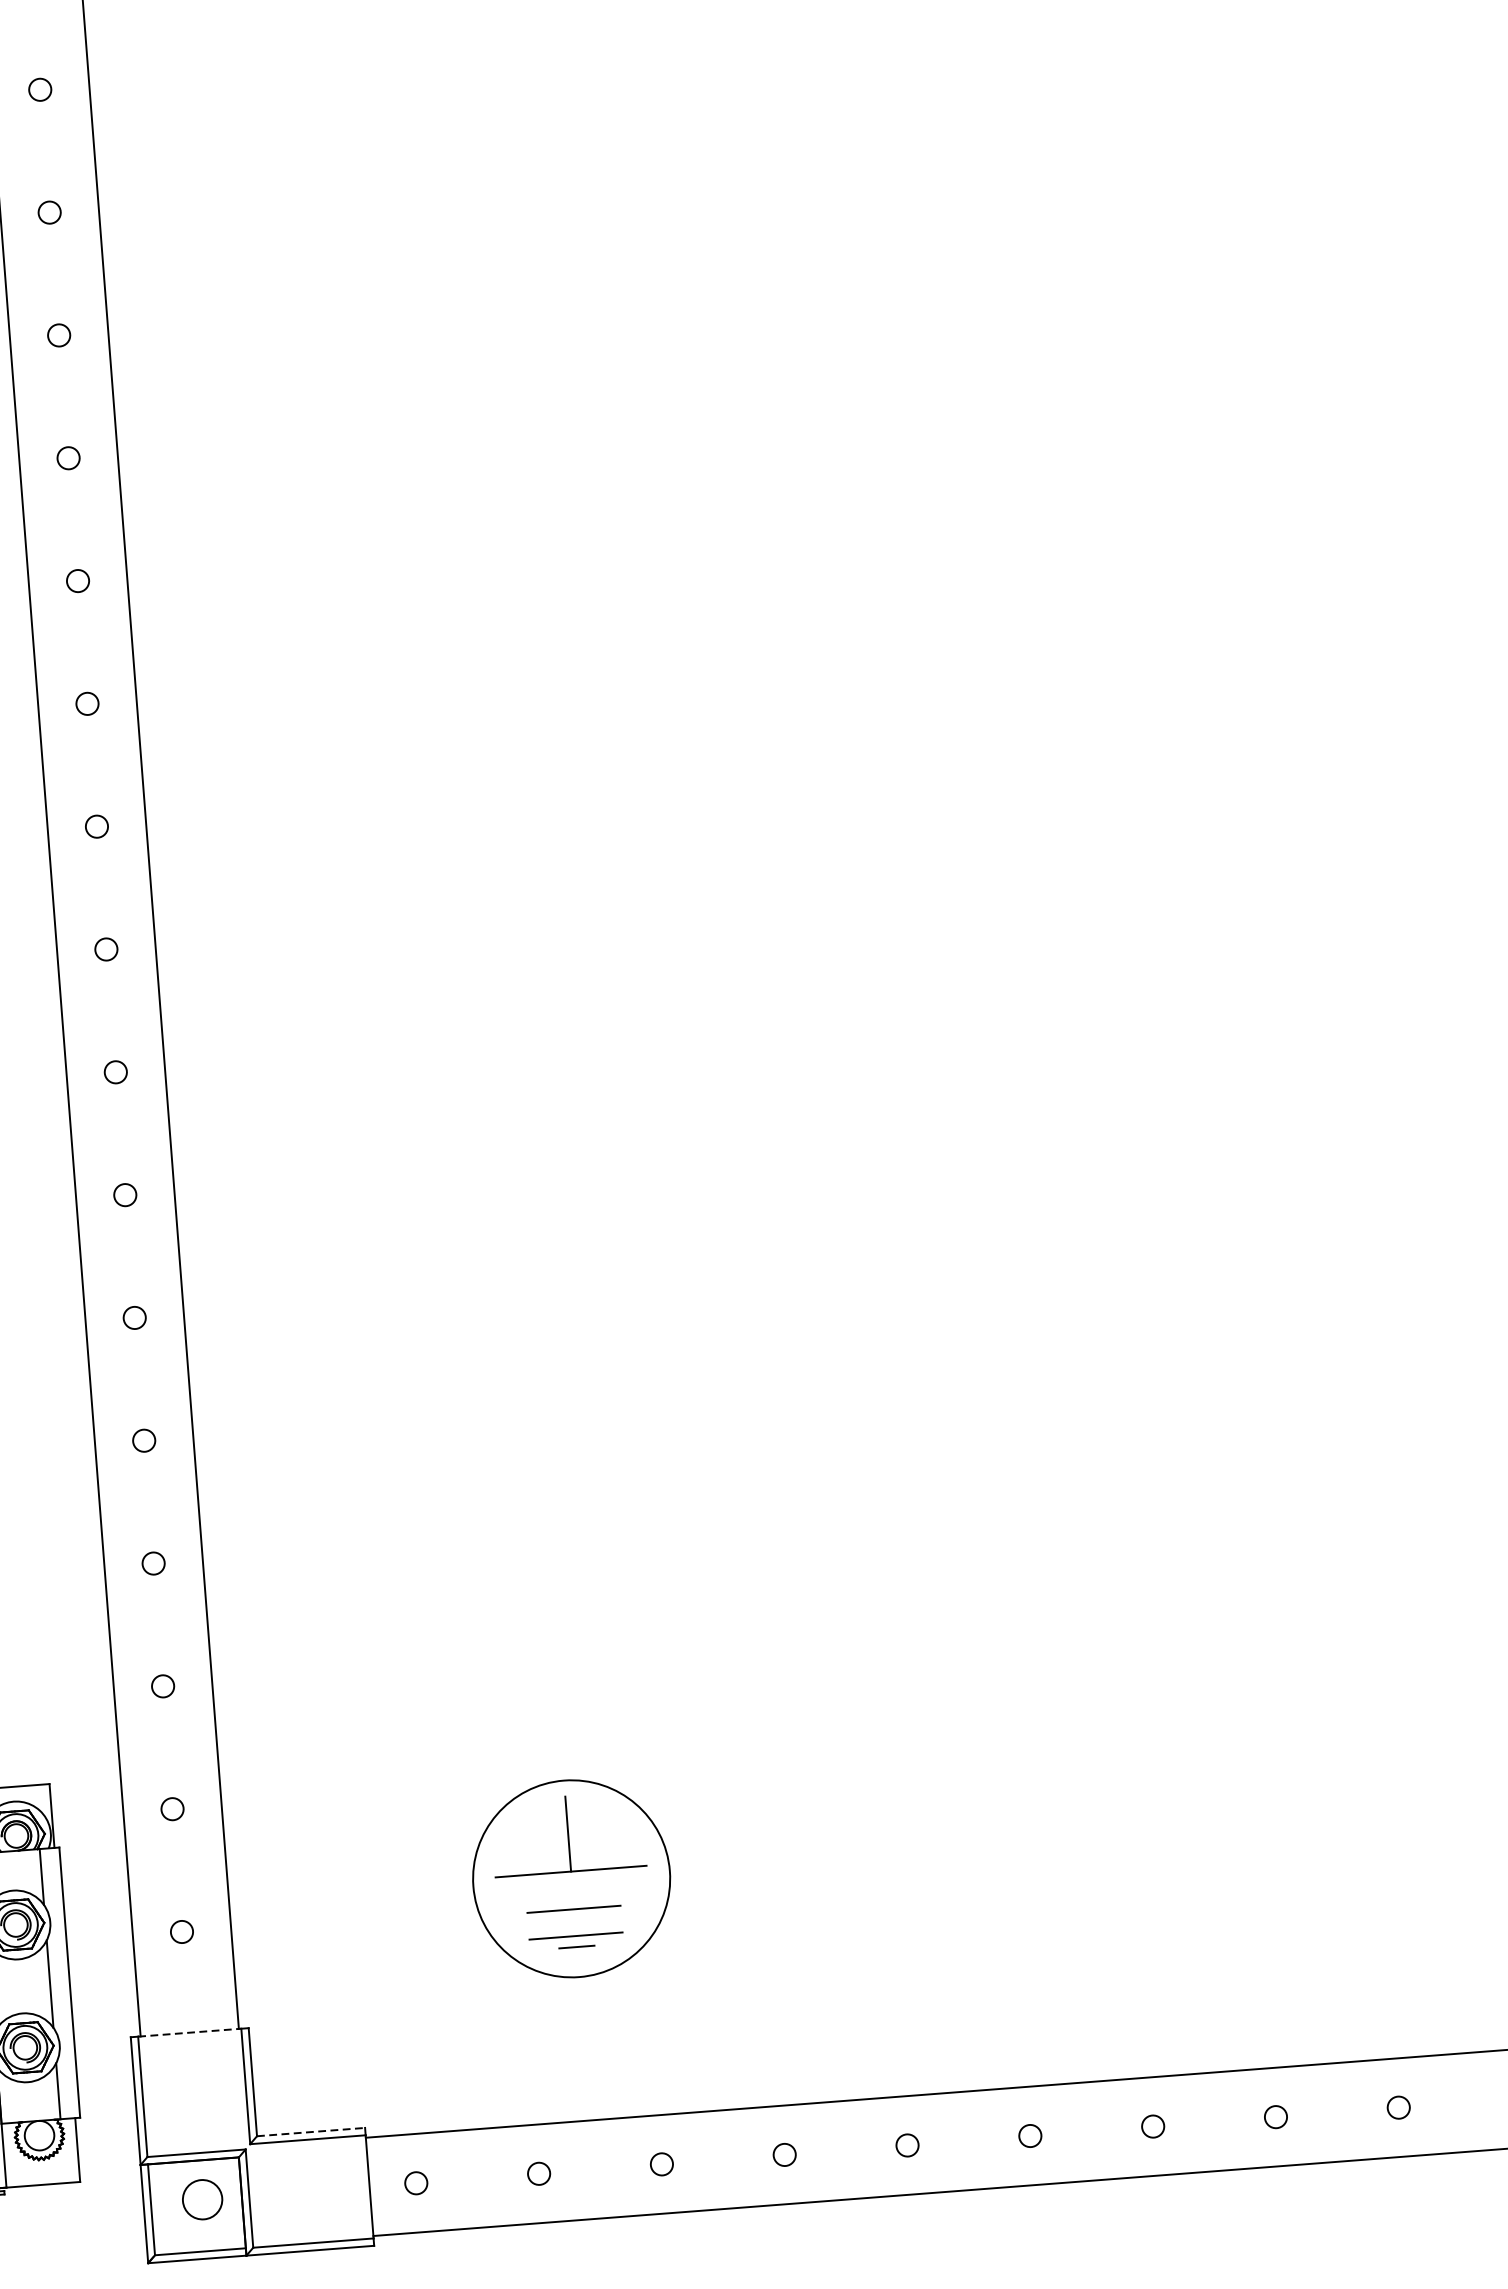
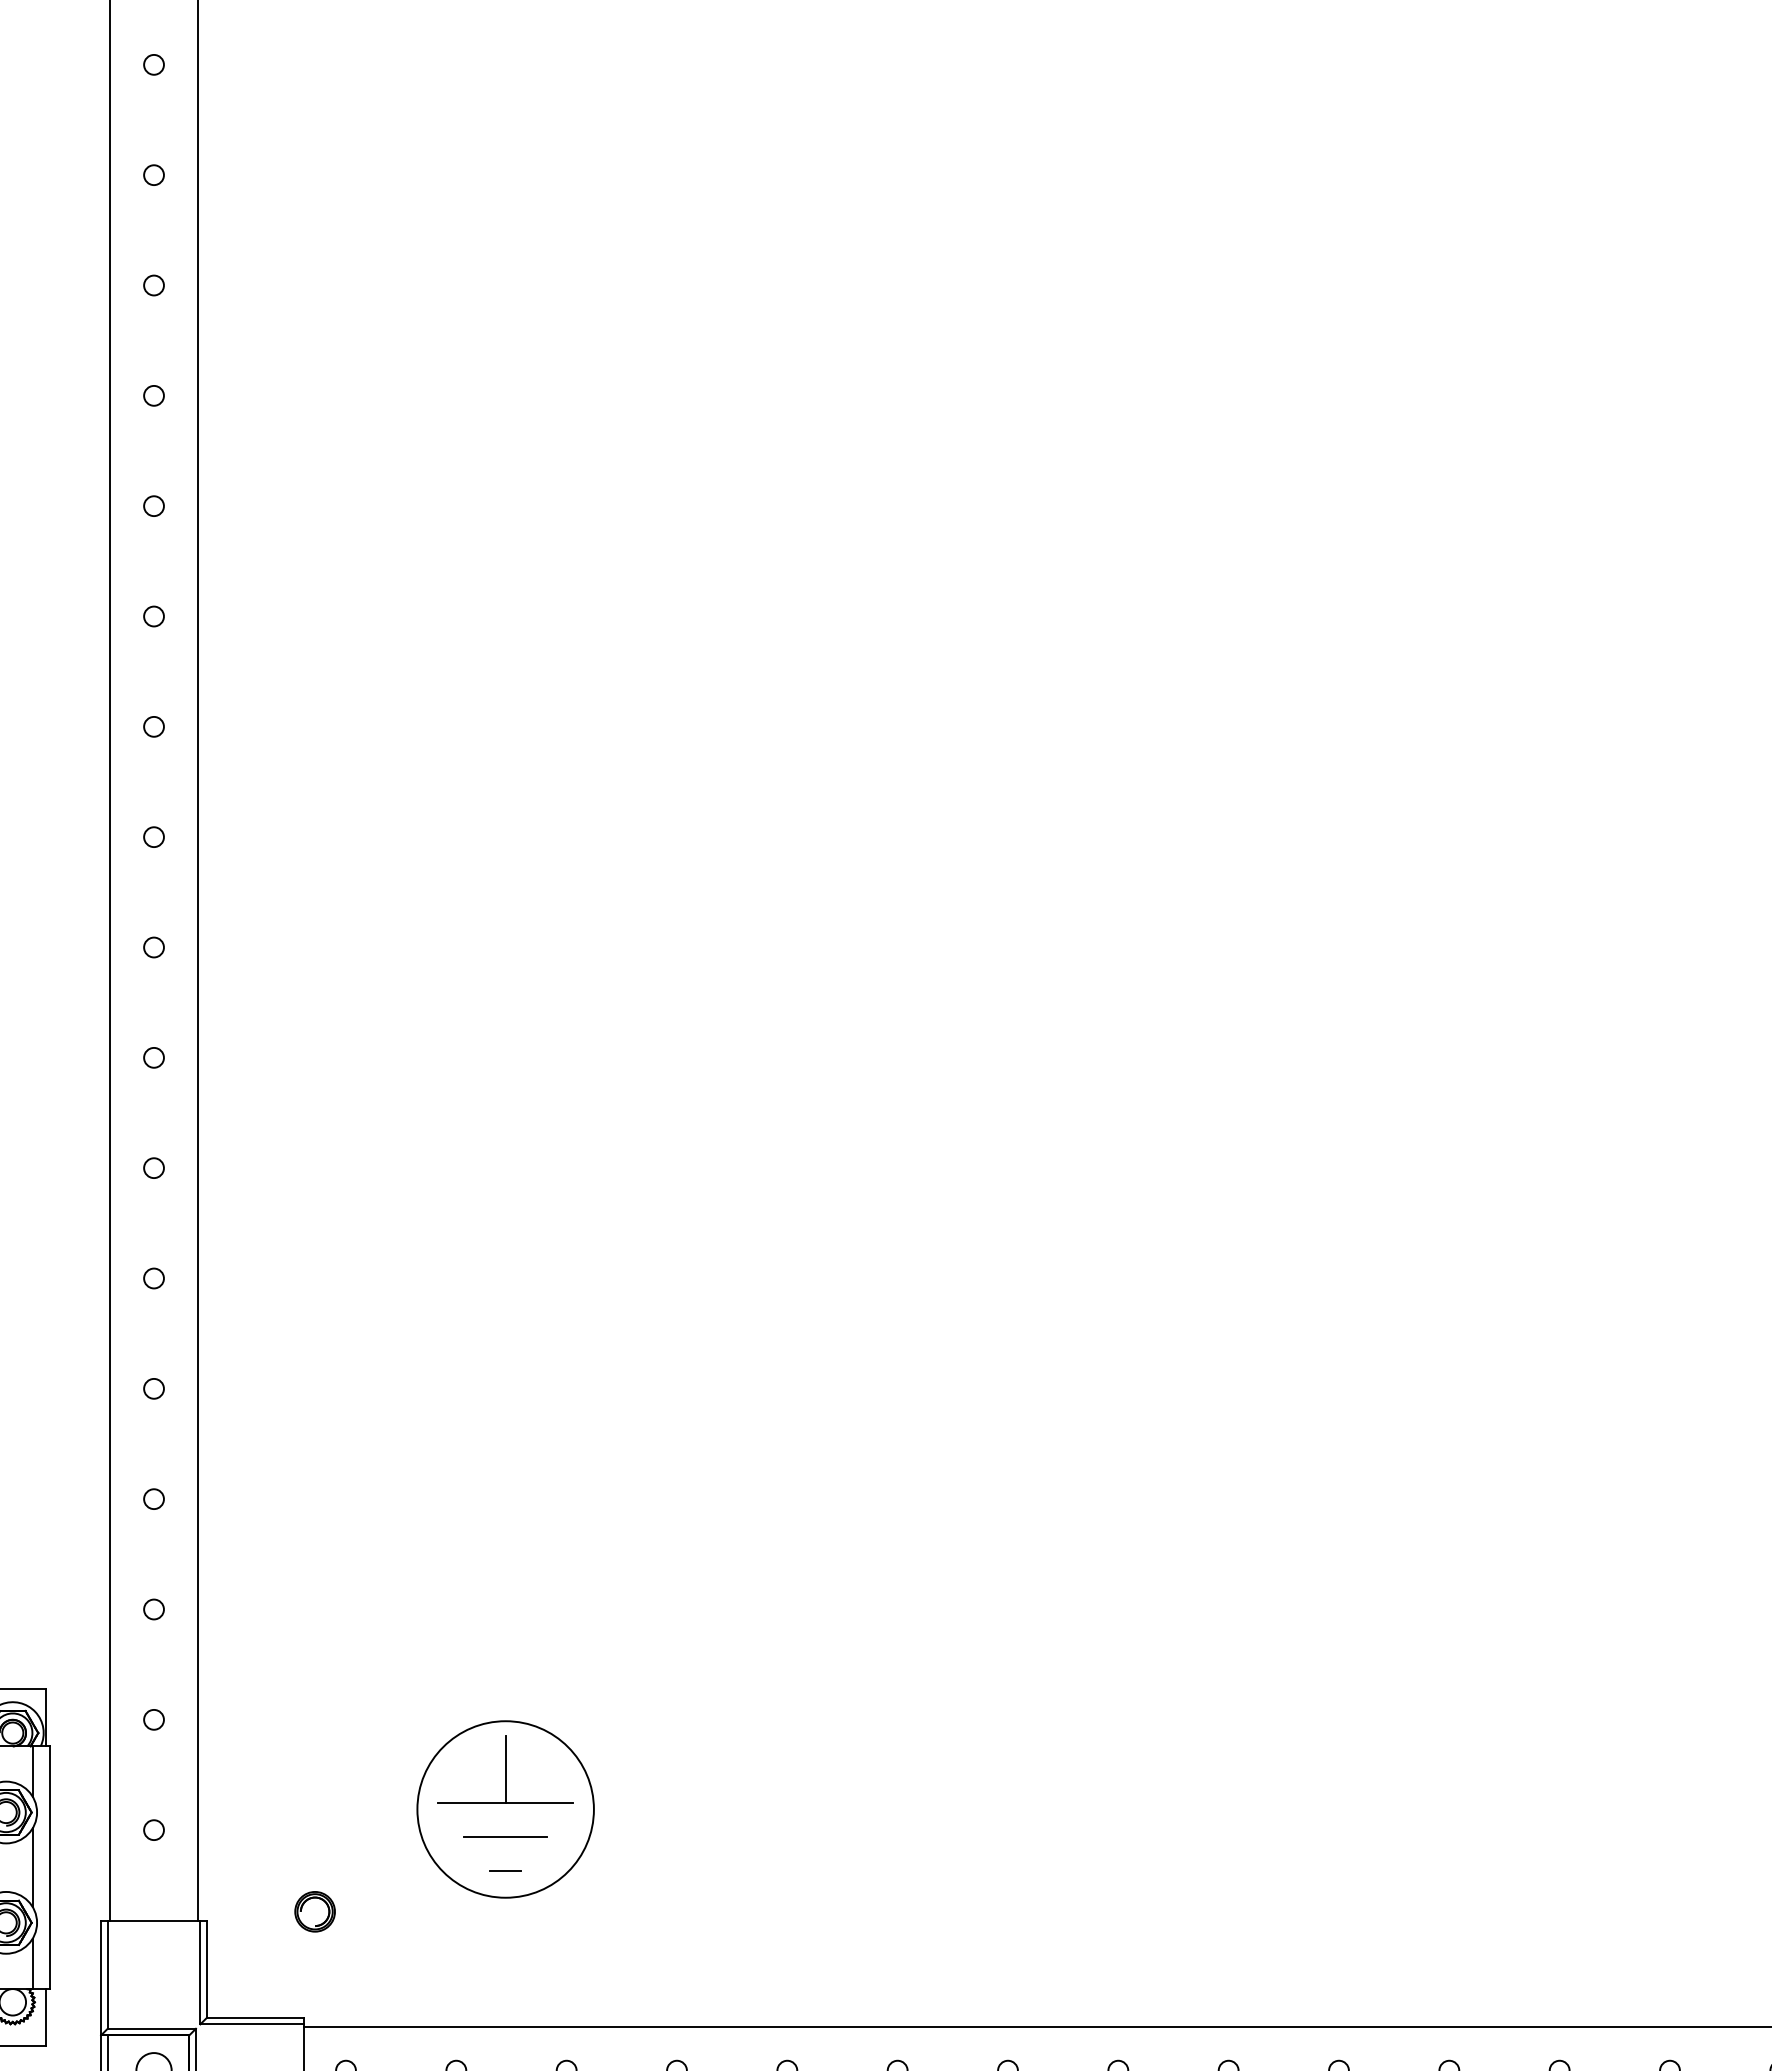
line: (575, 1935) -> (505, 1860), removed
part: (367, 2008) -> (314, 1911), added
line: (190, 2032) -> (154, 1920), dashed -> solid
line: (310, 2131) -> (255, 2017), dashed -> solid

